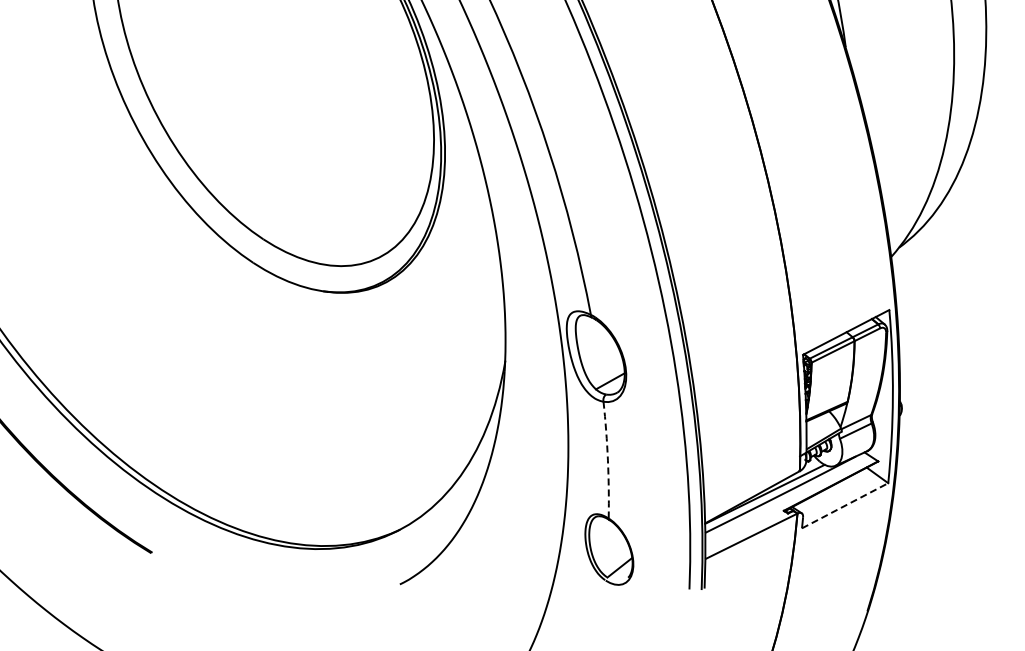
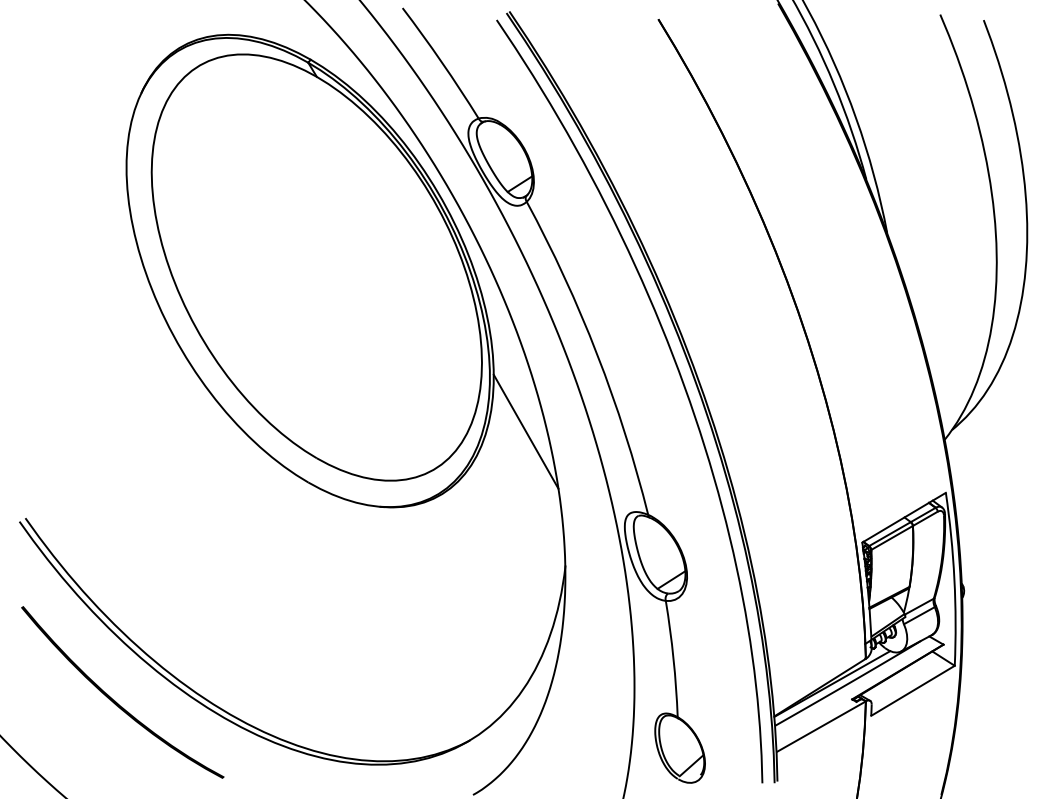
line: (473, 224) -> (525, 431), added
arc: (607, 459) -> (673, 658), dashed -> solid
line: (845, 505) -> (913, 690), dashed -> solid

